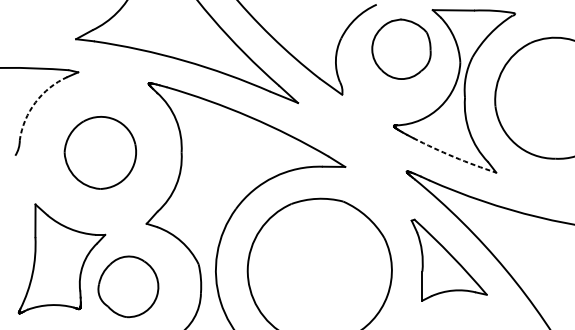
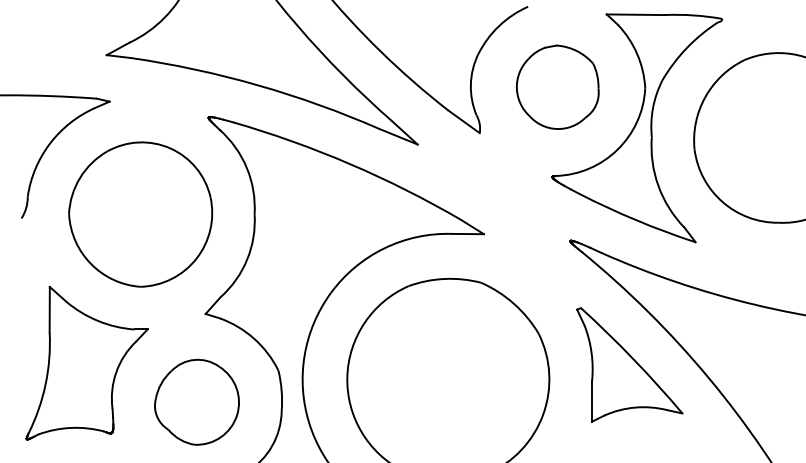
part: (401, 48) -> (557, 86), moved
arc: (35, 102) -> (49, 143), dashed -> solid
part: (100, 152) -> (140, 214), size x1.43
arc: (454, 157) -> (636, 220), dashed -> solid
part: (128, 286) -> (196, 401), moved

